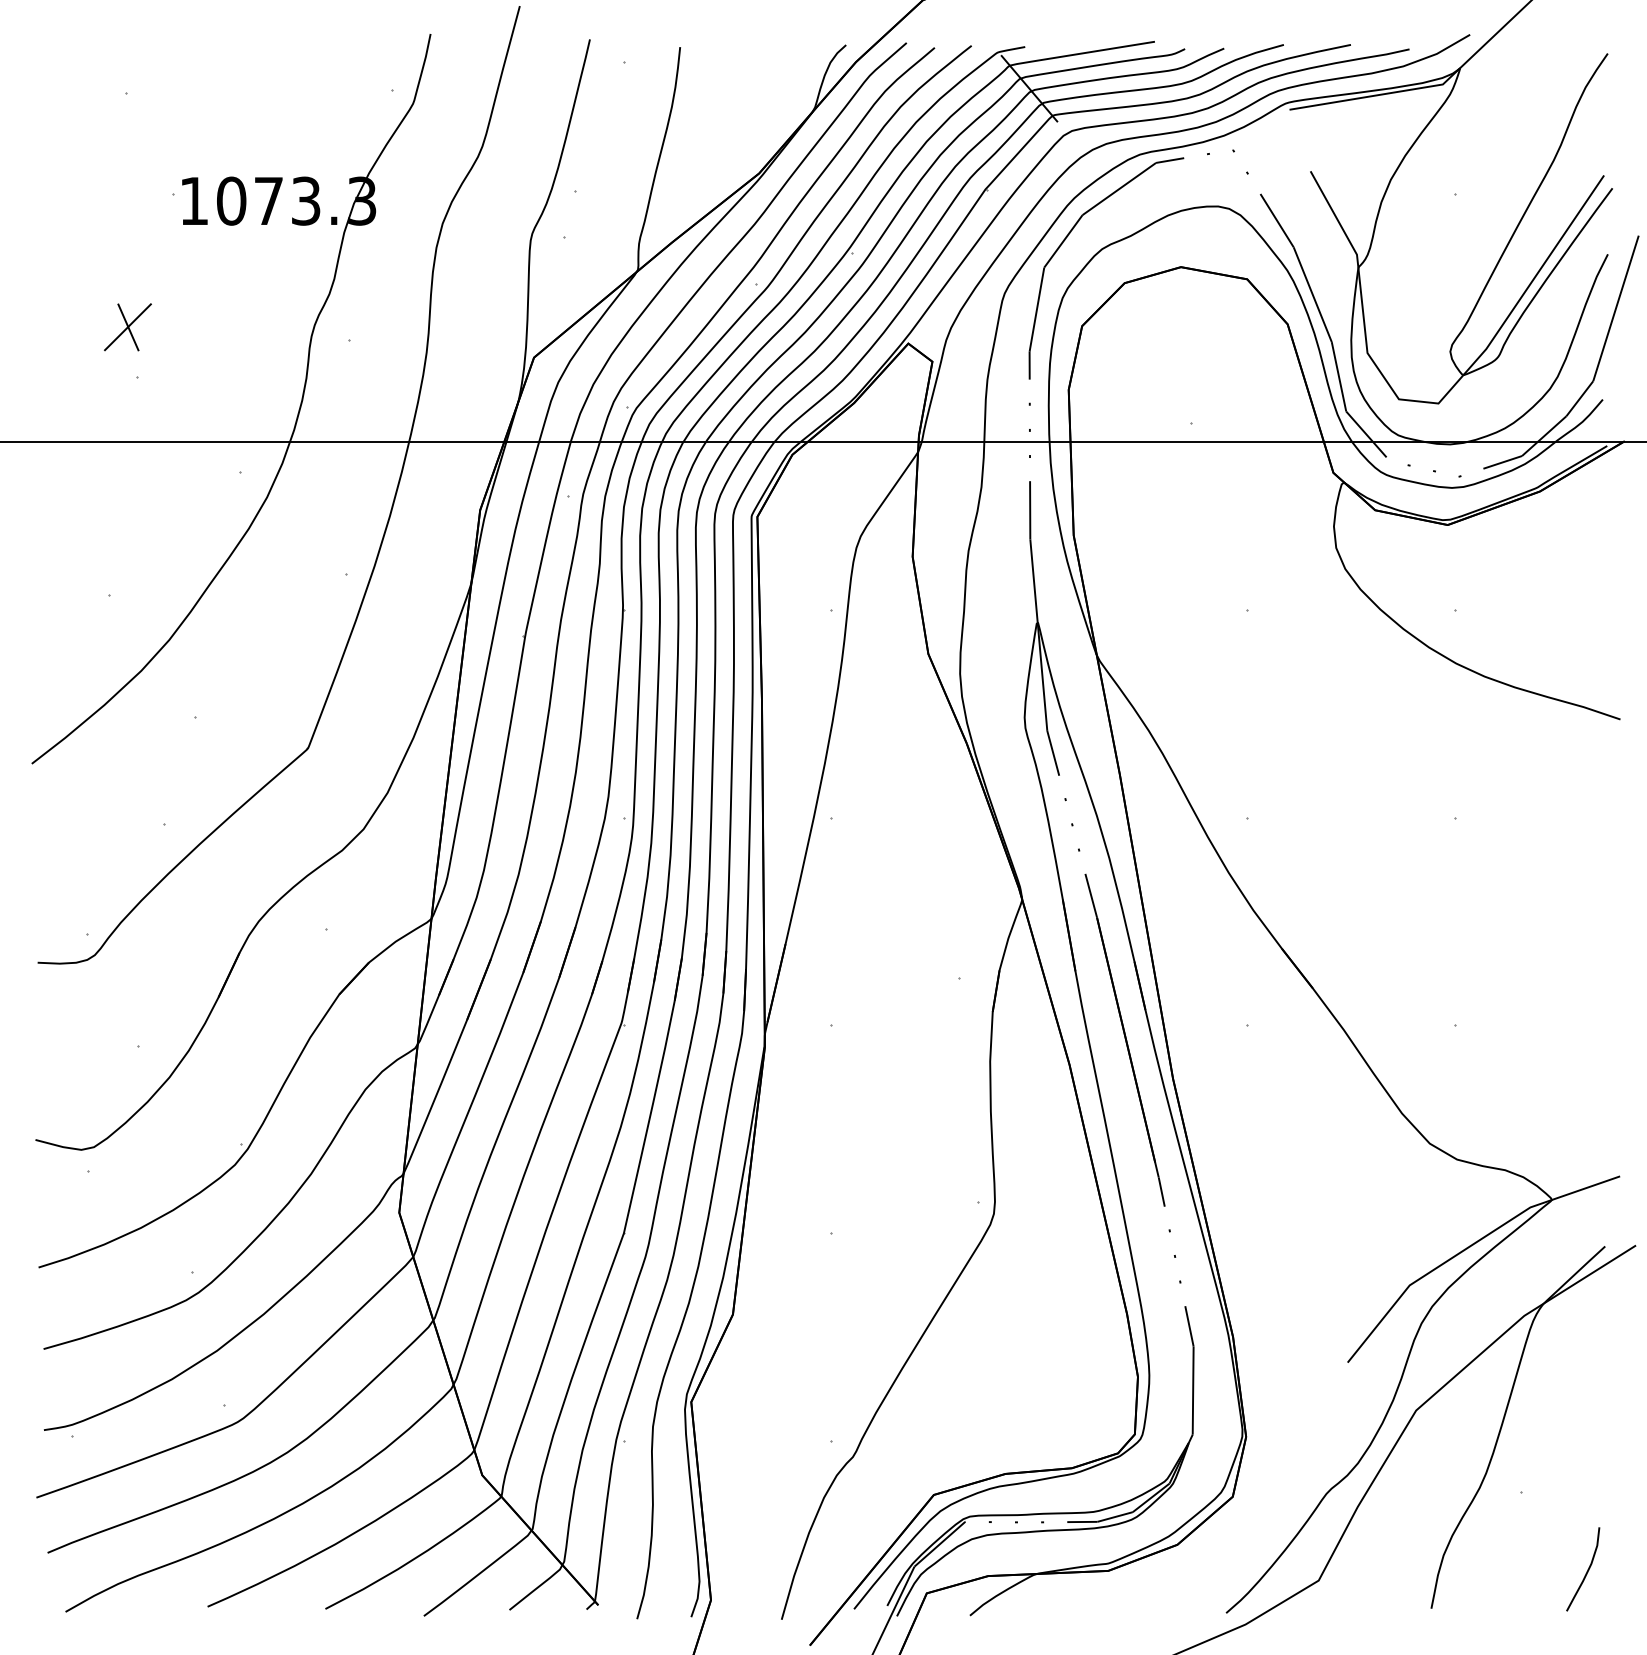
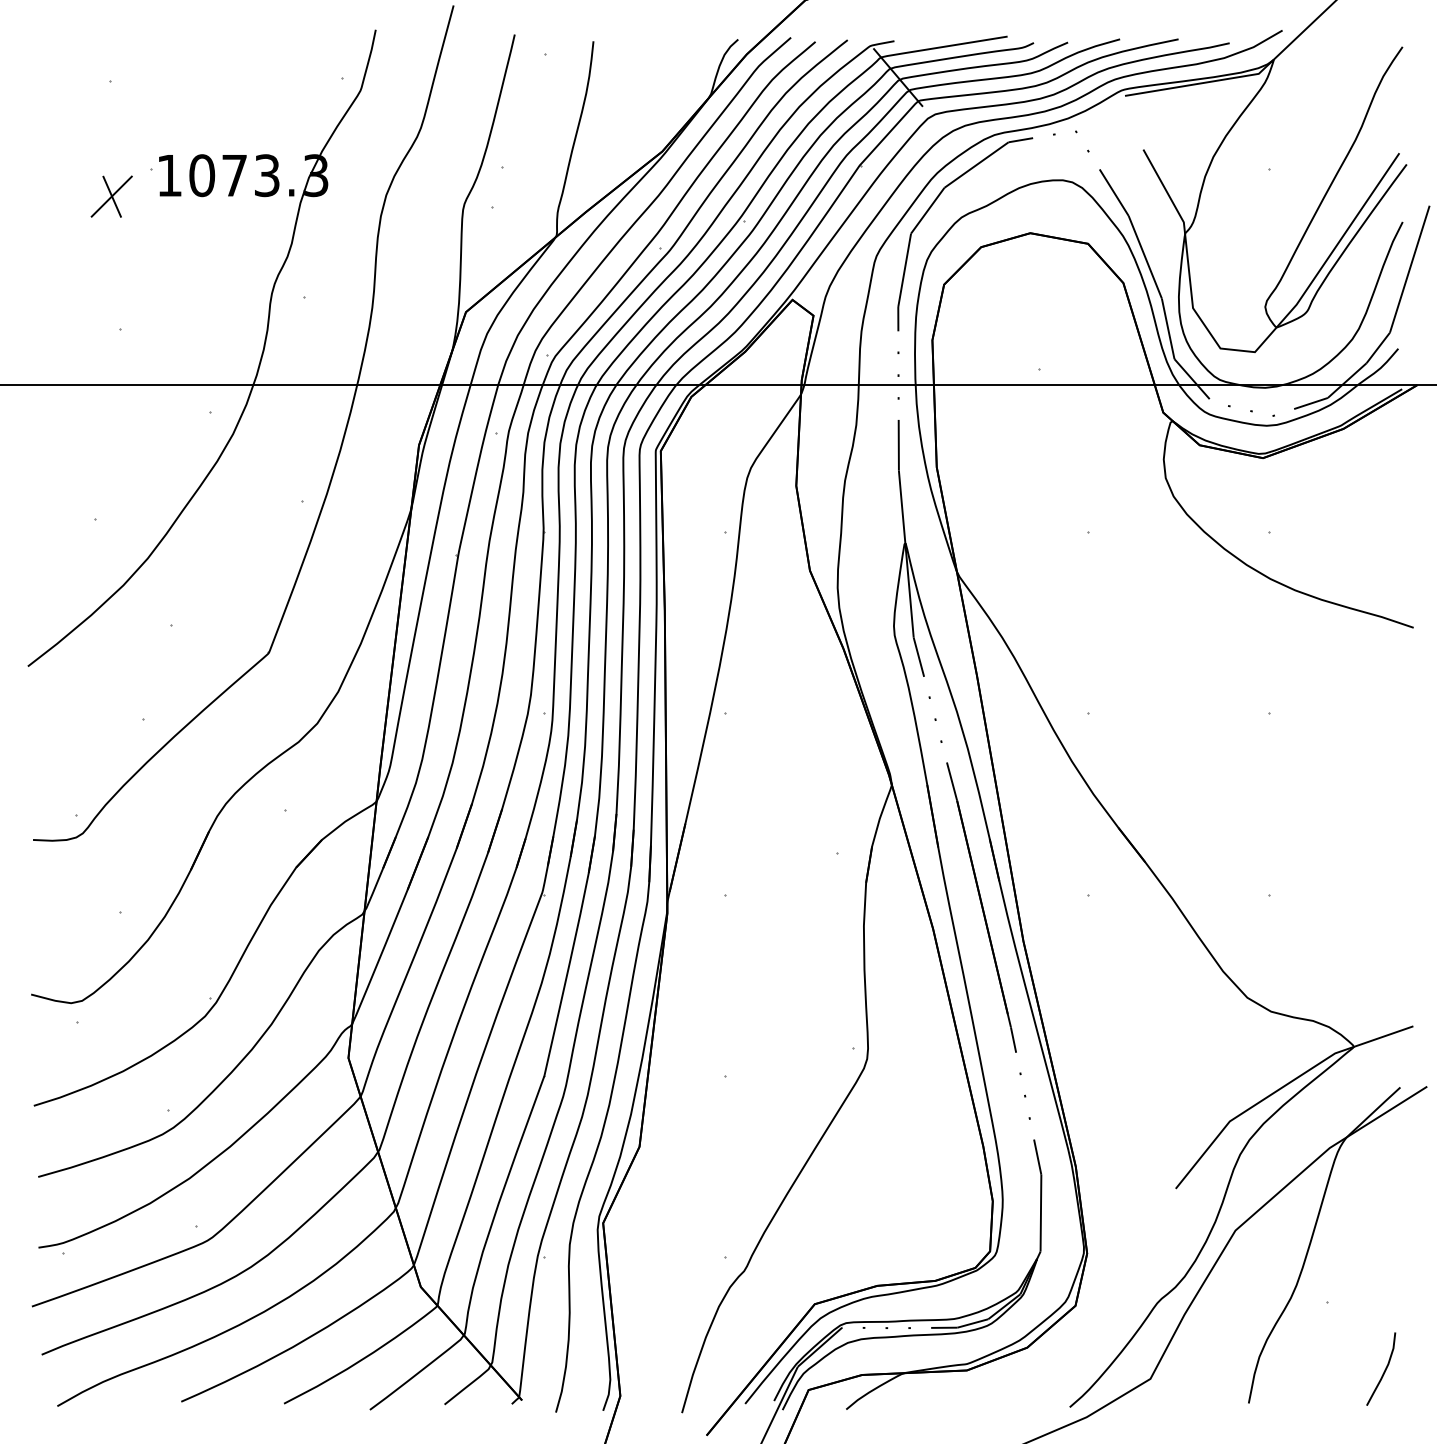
part: (127, 327) -> (111, 196), moved

